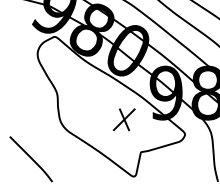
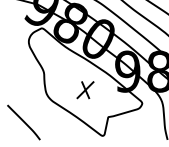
part: (124, 120) -> (85, 90), moved

